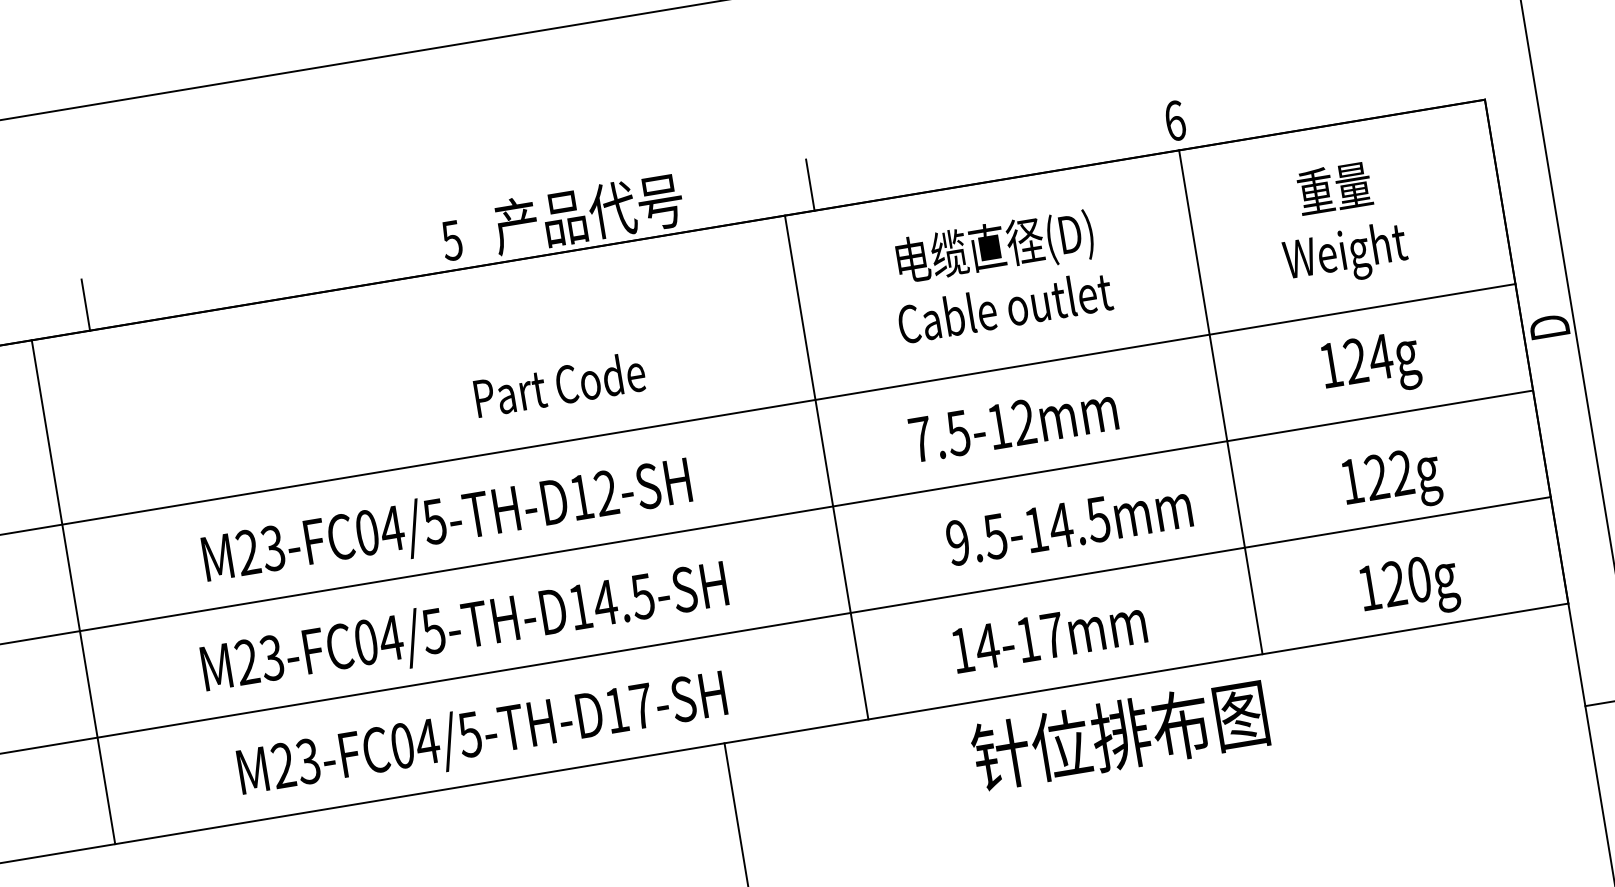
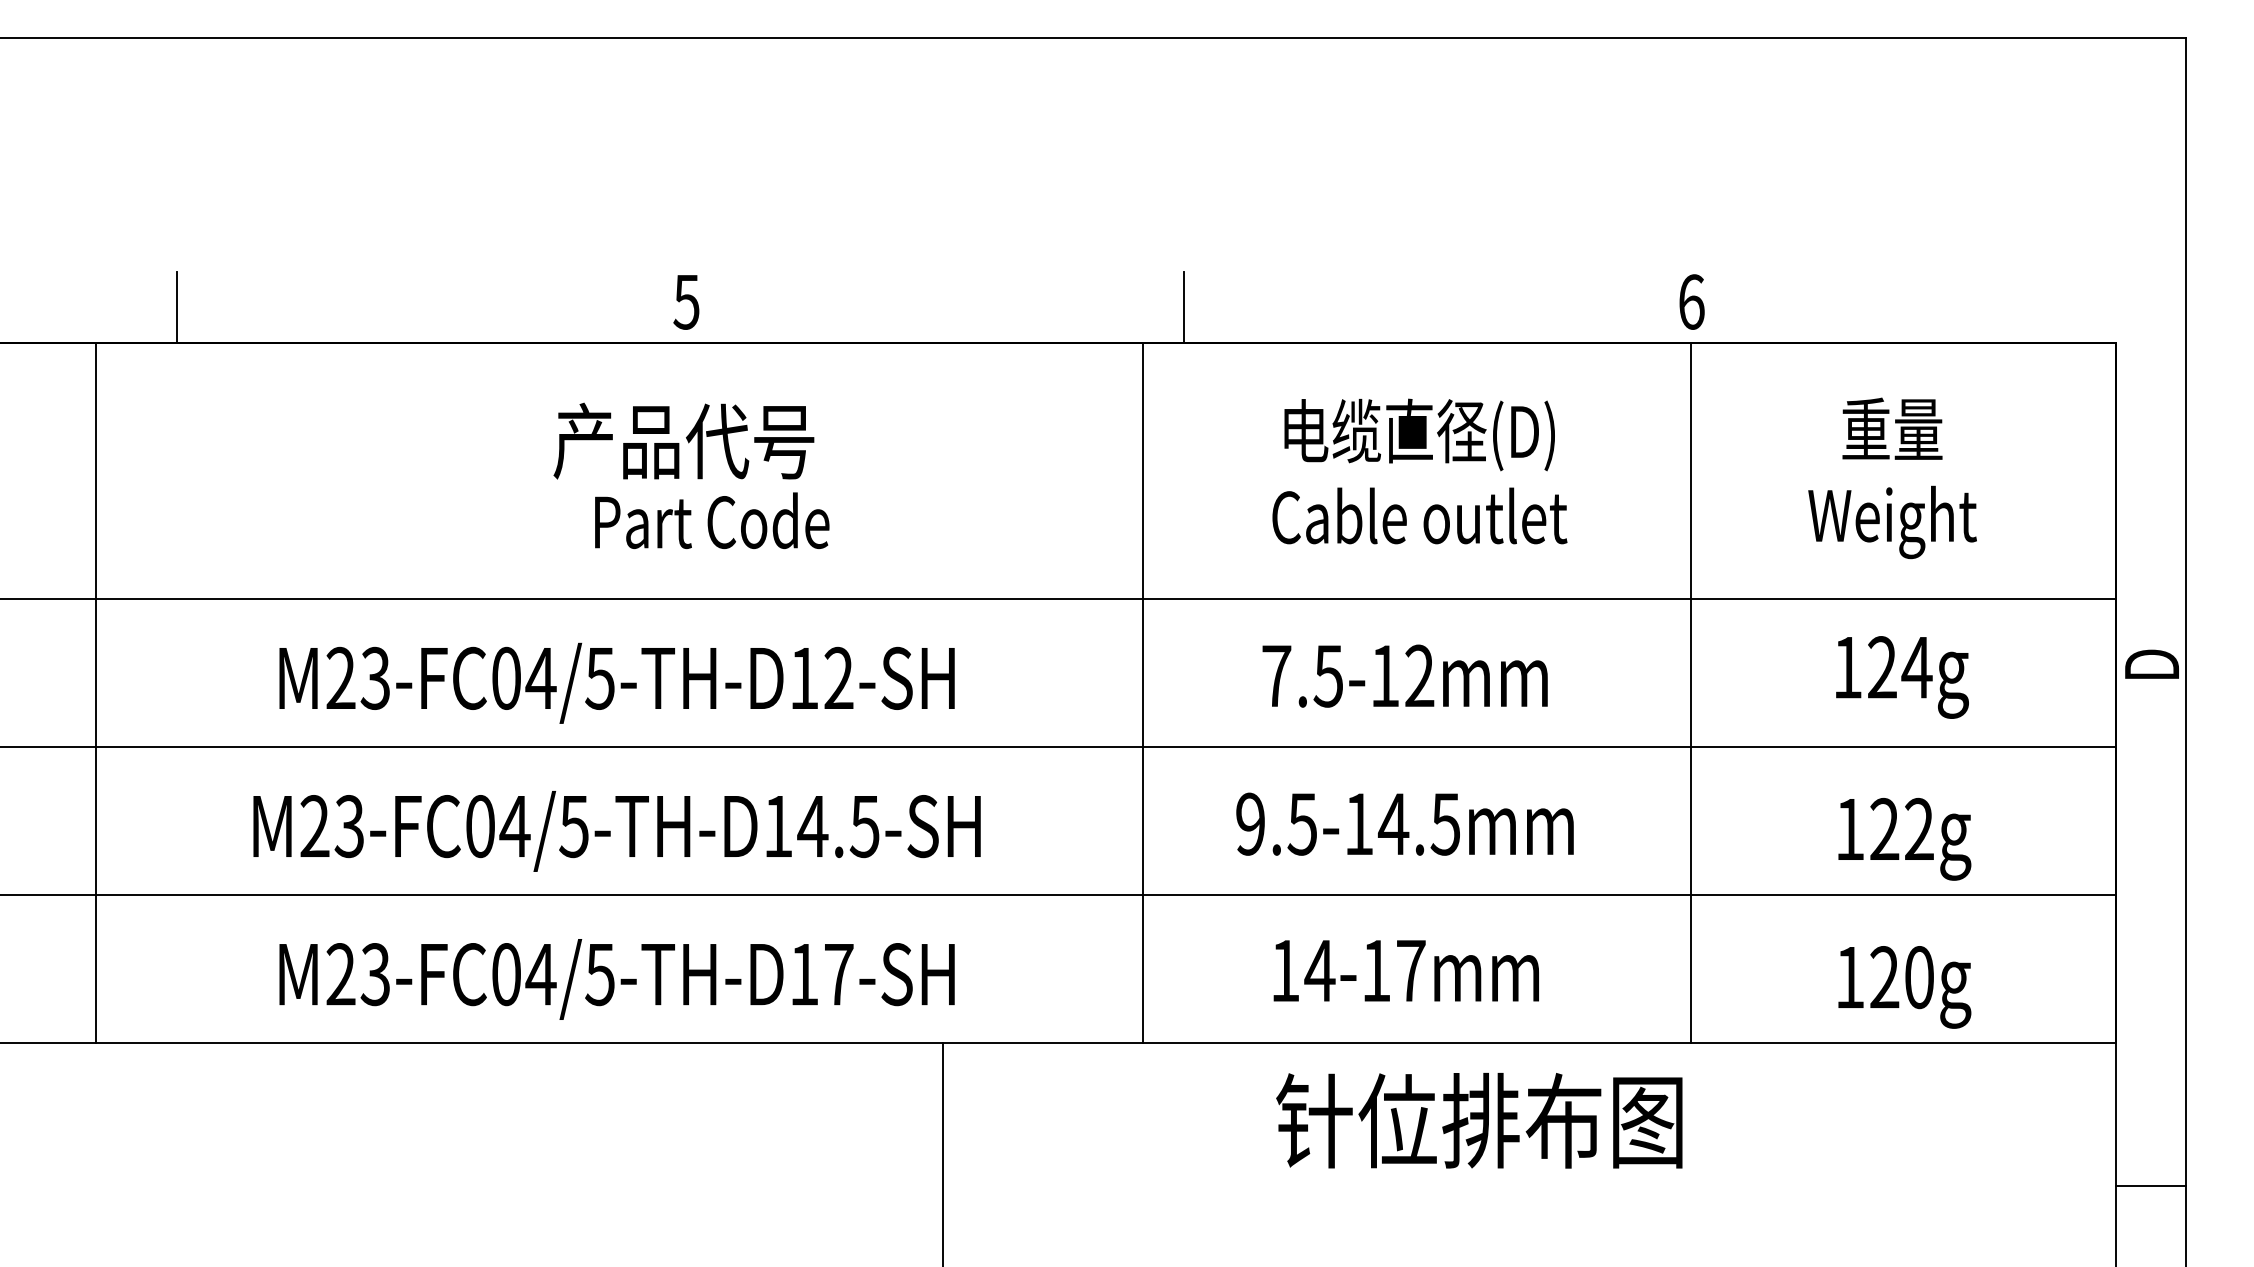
text: (587, 213) -> (683, 440), moved
text: (560, 384) -> (712, 520), moved
text: (1068, 523) -> (1404, 823), moved

